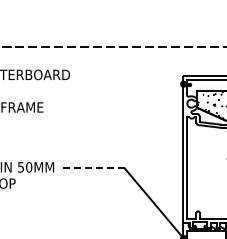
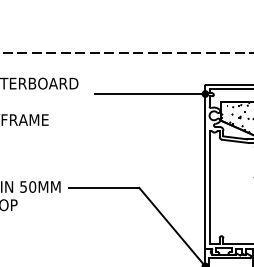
line: (133, 84) -> (149, 94), added
line: (92, 168) -> (103, 188), dashed -> solid

